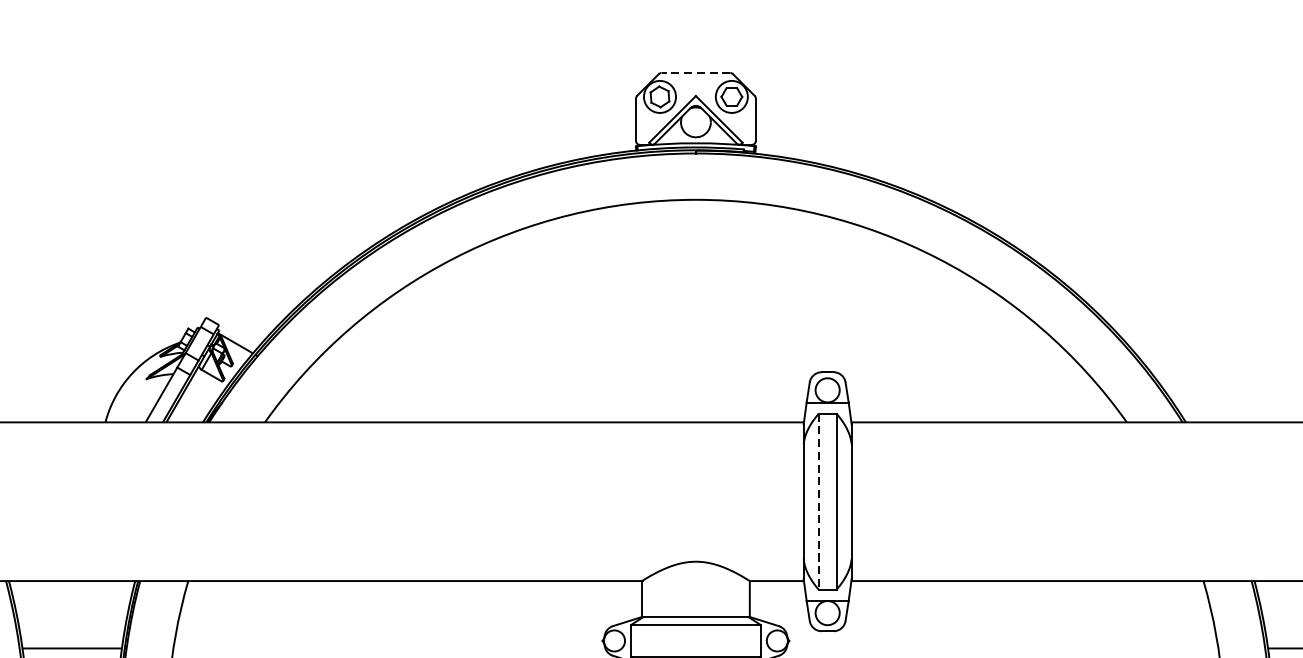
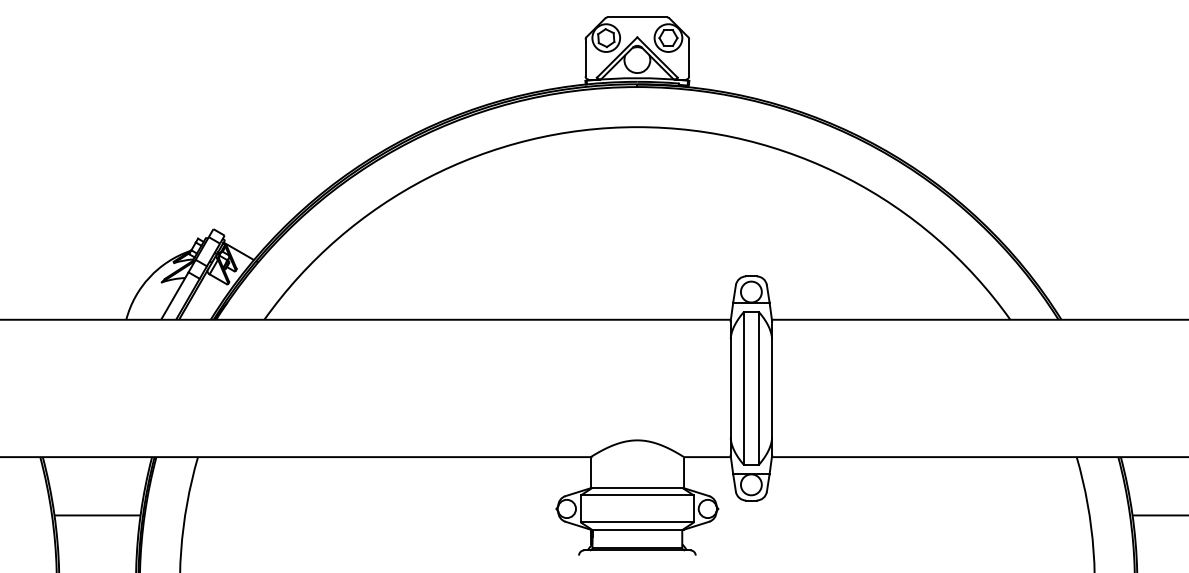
line: (696, 73) -> (637, 17), dashed -> solid
line: (818, 501) -> (743, 388), dashed -> solid

